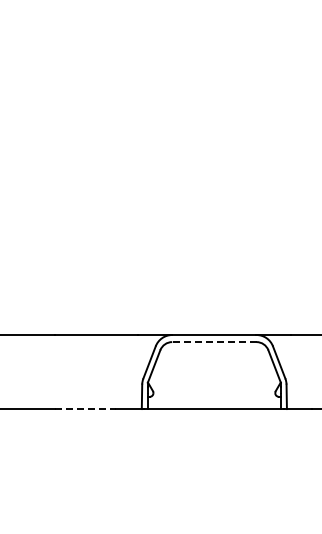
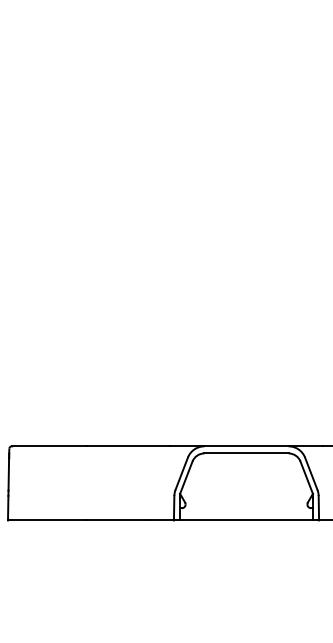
line: (214, 342) -> (246, 453), dashed -> solid
line: (86, 409) -> (118, 520), dashed -> solid

